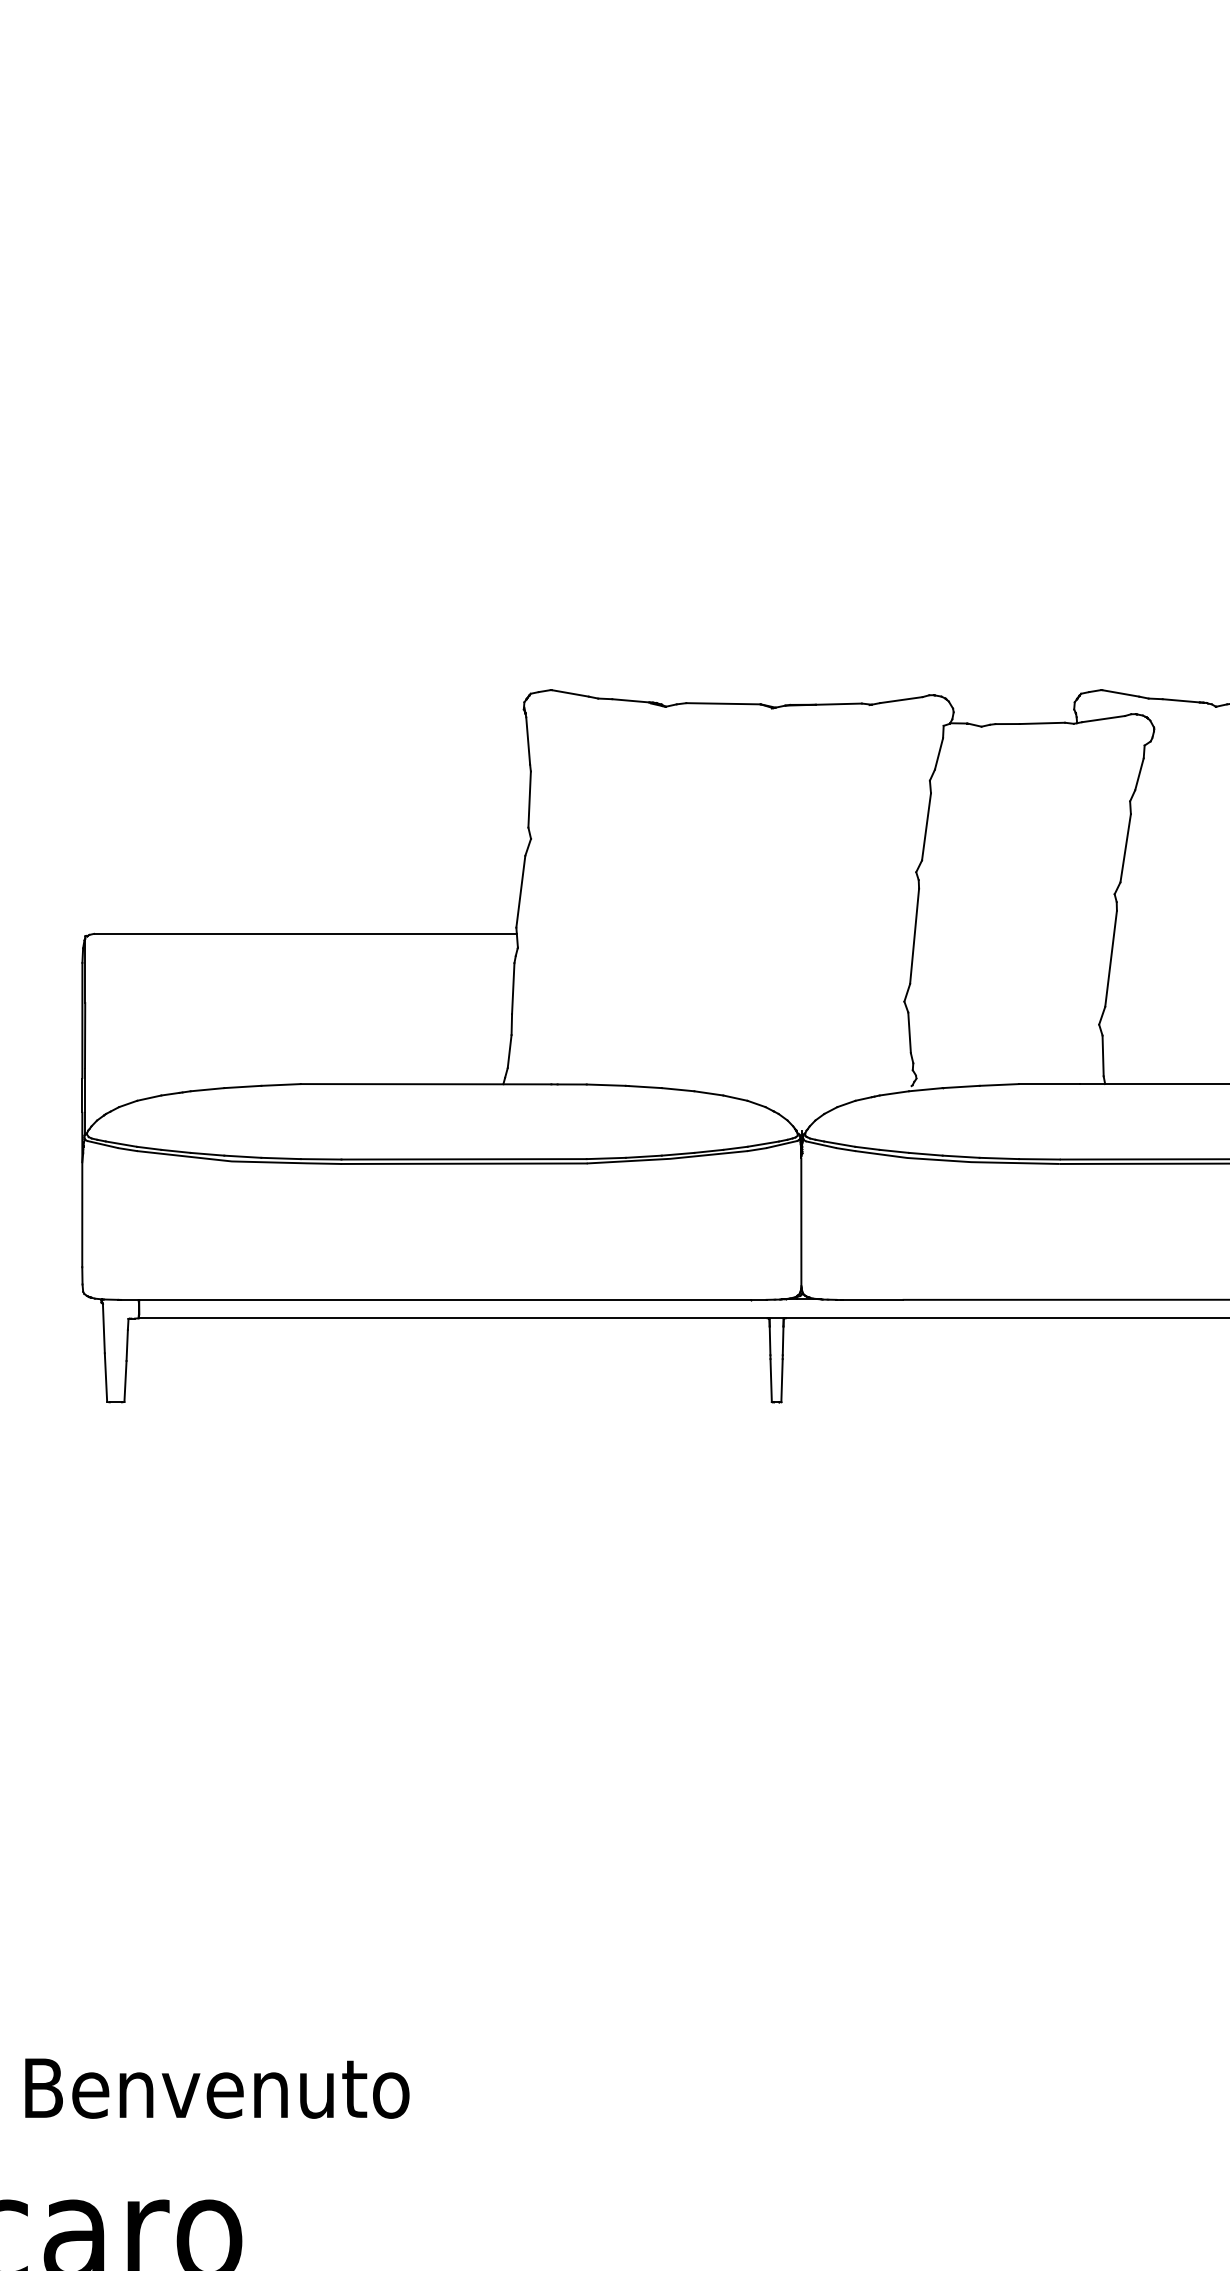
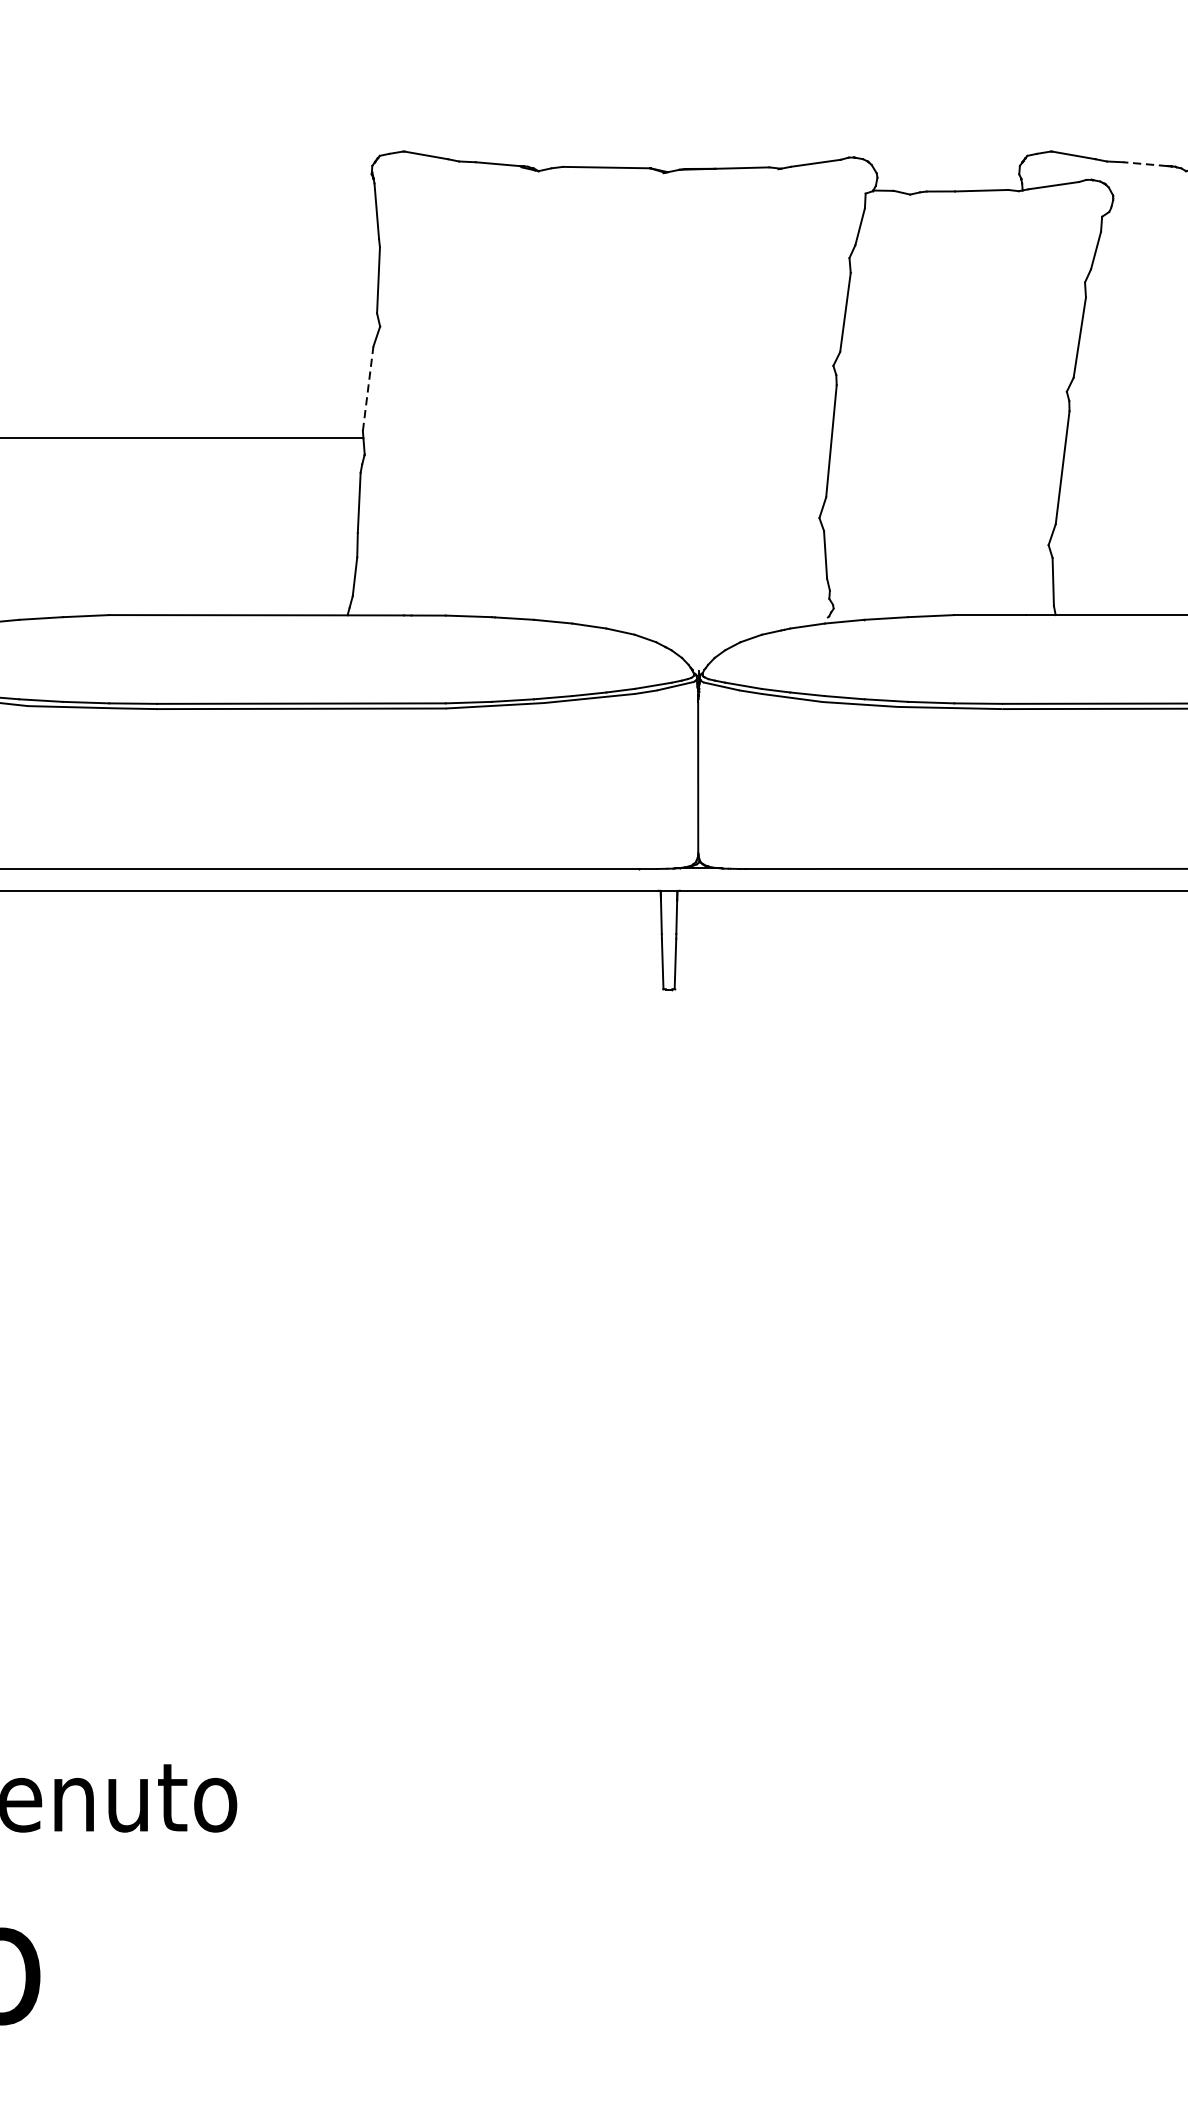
line: (1181, 700) -> (1145, 163), solid -> dashed
line: (520, 891) -> (367, 388), solid -> dashed

